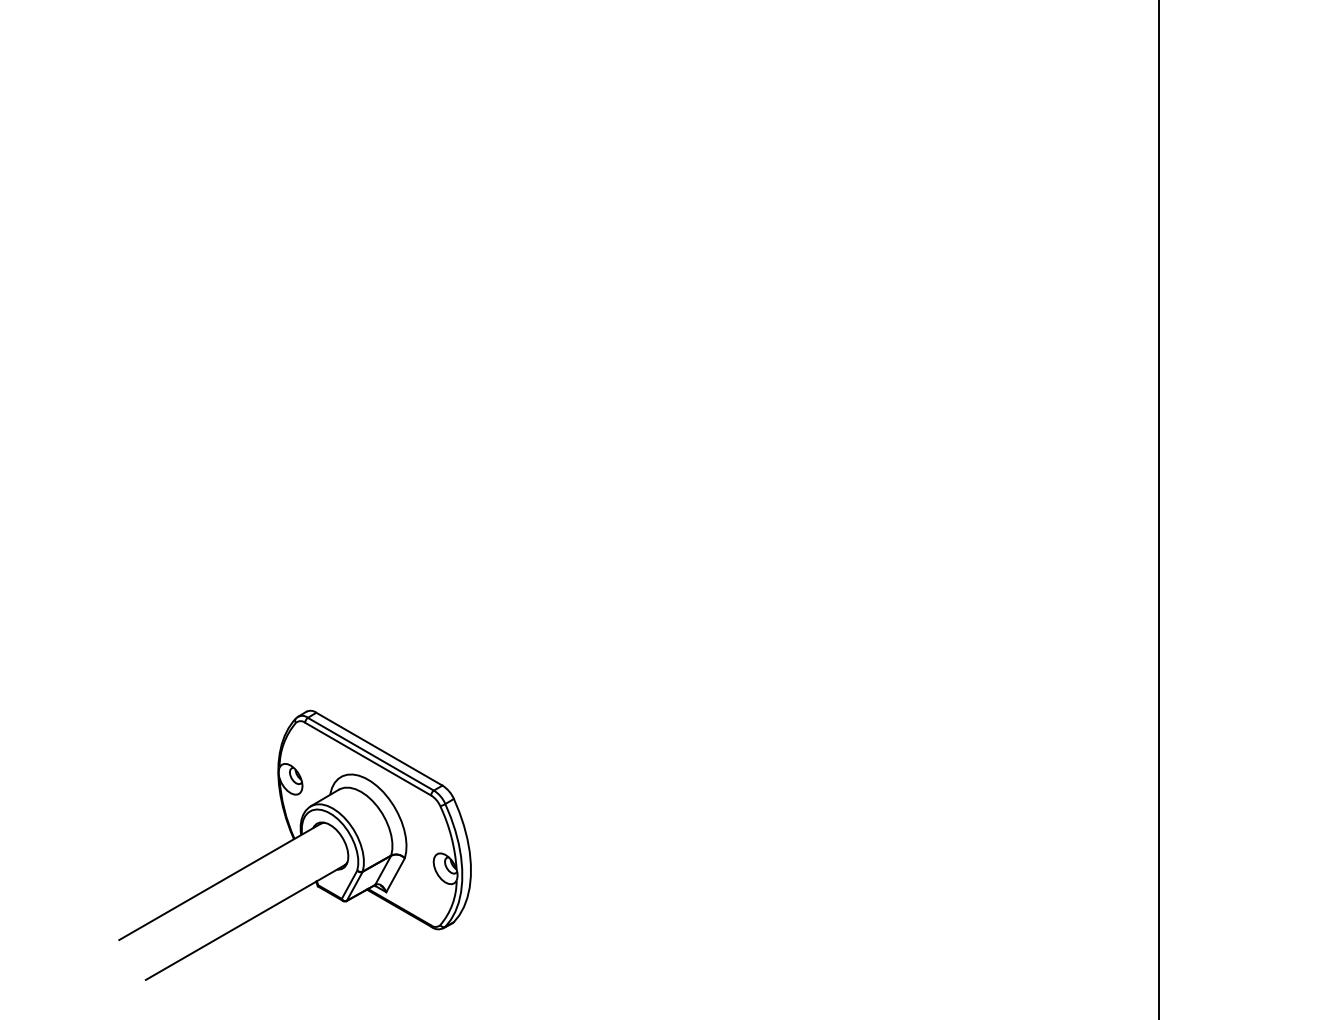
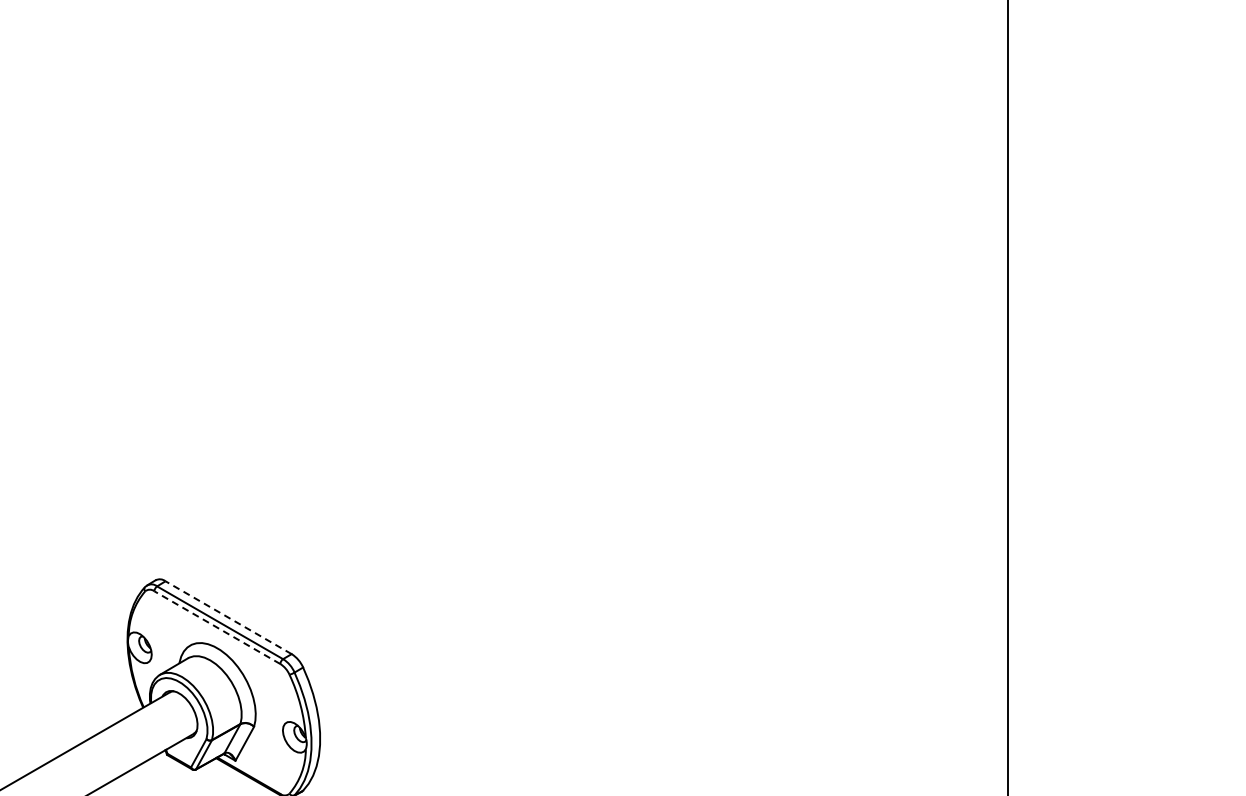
line: (379, 749) -> (228, 618), solid -> dashed
line: (368, 759) -> (217, 628), solid -> dashed

